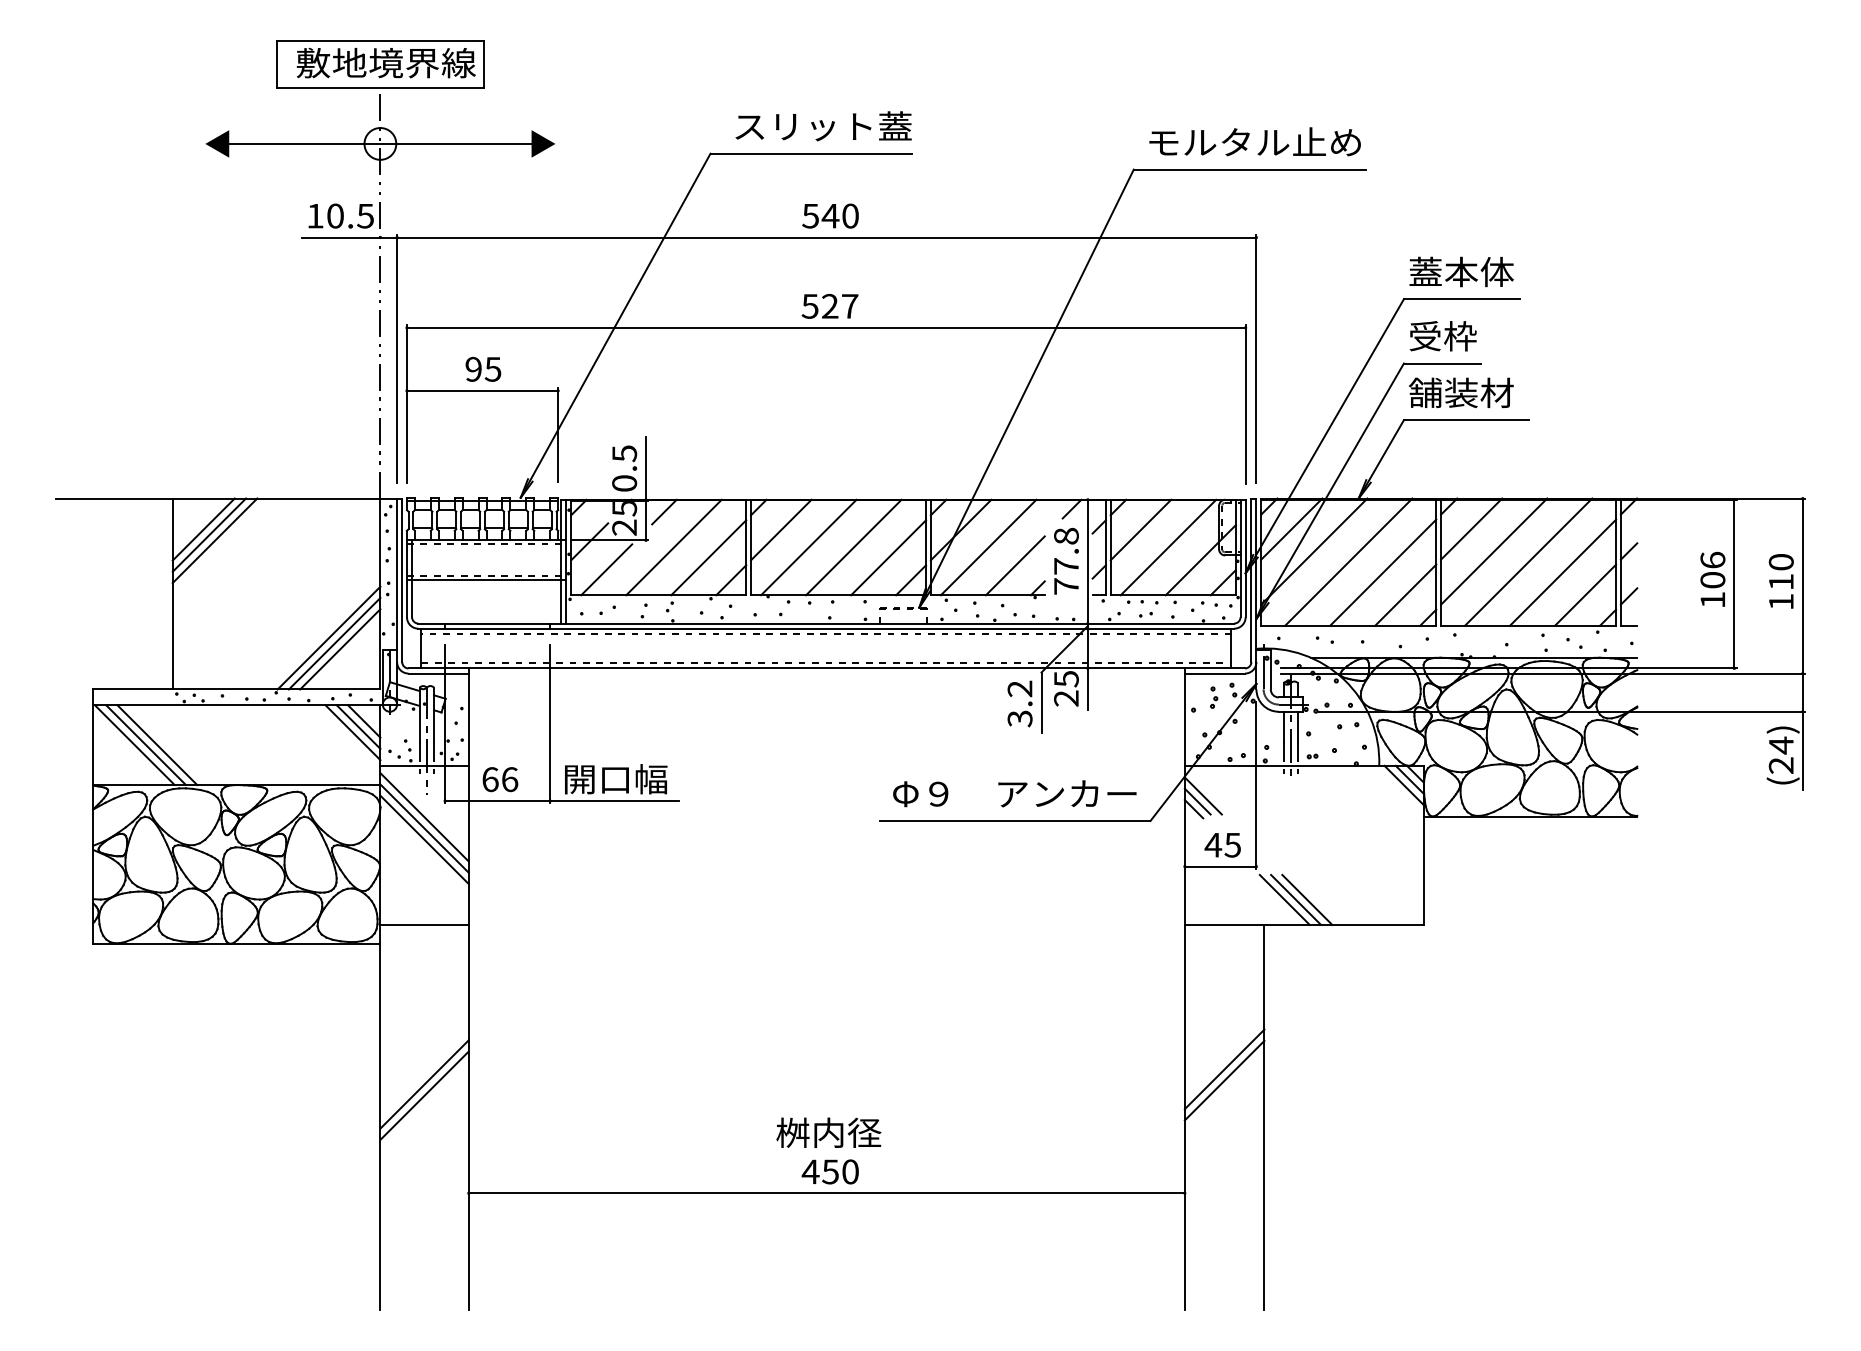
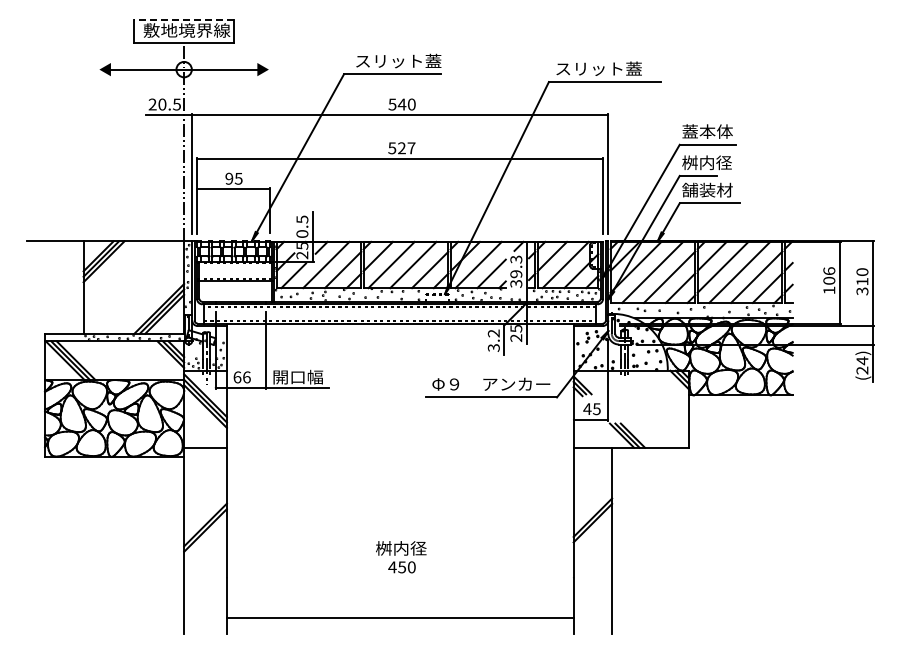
line: (379, 40) -> (183, 19), solid -> dashed
text: (1254, 141) -> (607, 68), モルタル止め -> スリット蓋
text: (315, 215) -> (152, 104), 10.5 -> 20.5
text: (1459, 335) -> (706, 162), 受枠 -> 桝内径
text: (1066, 560) -> (516, 271), 77.8 -> 39.3
text: (1781, 602) -> (862, 291), 110 -> 310
line: (825, 1192) -> (399, 617), moved

